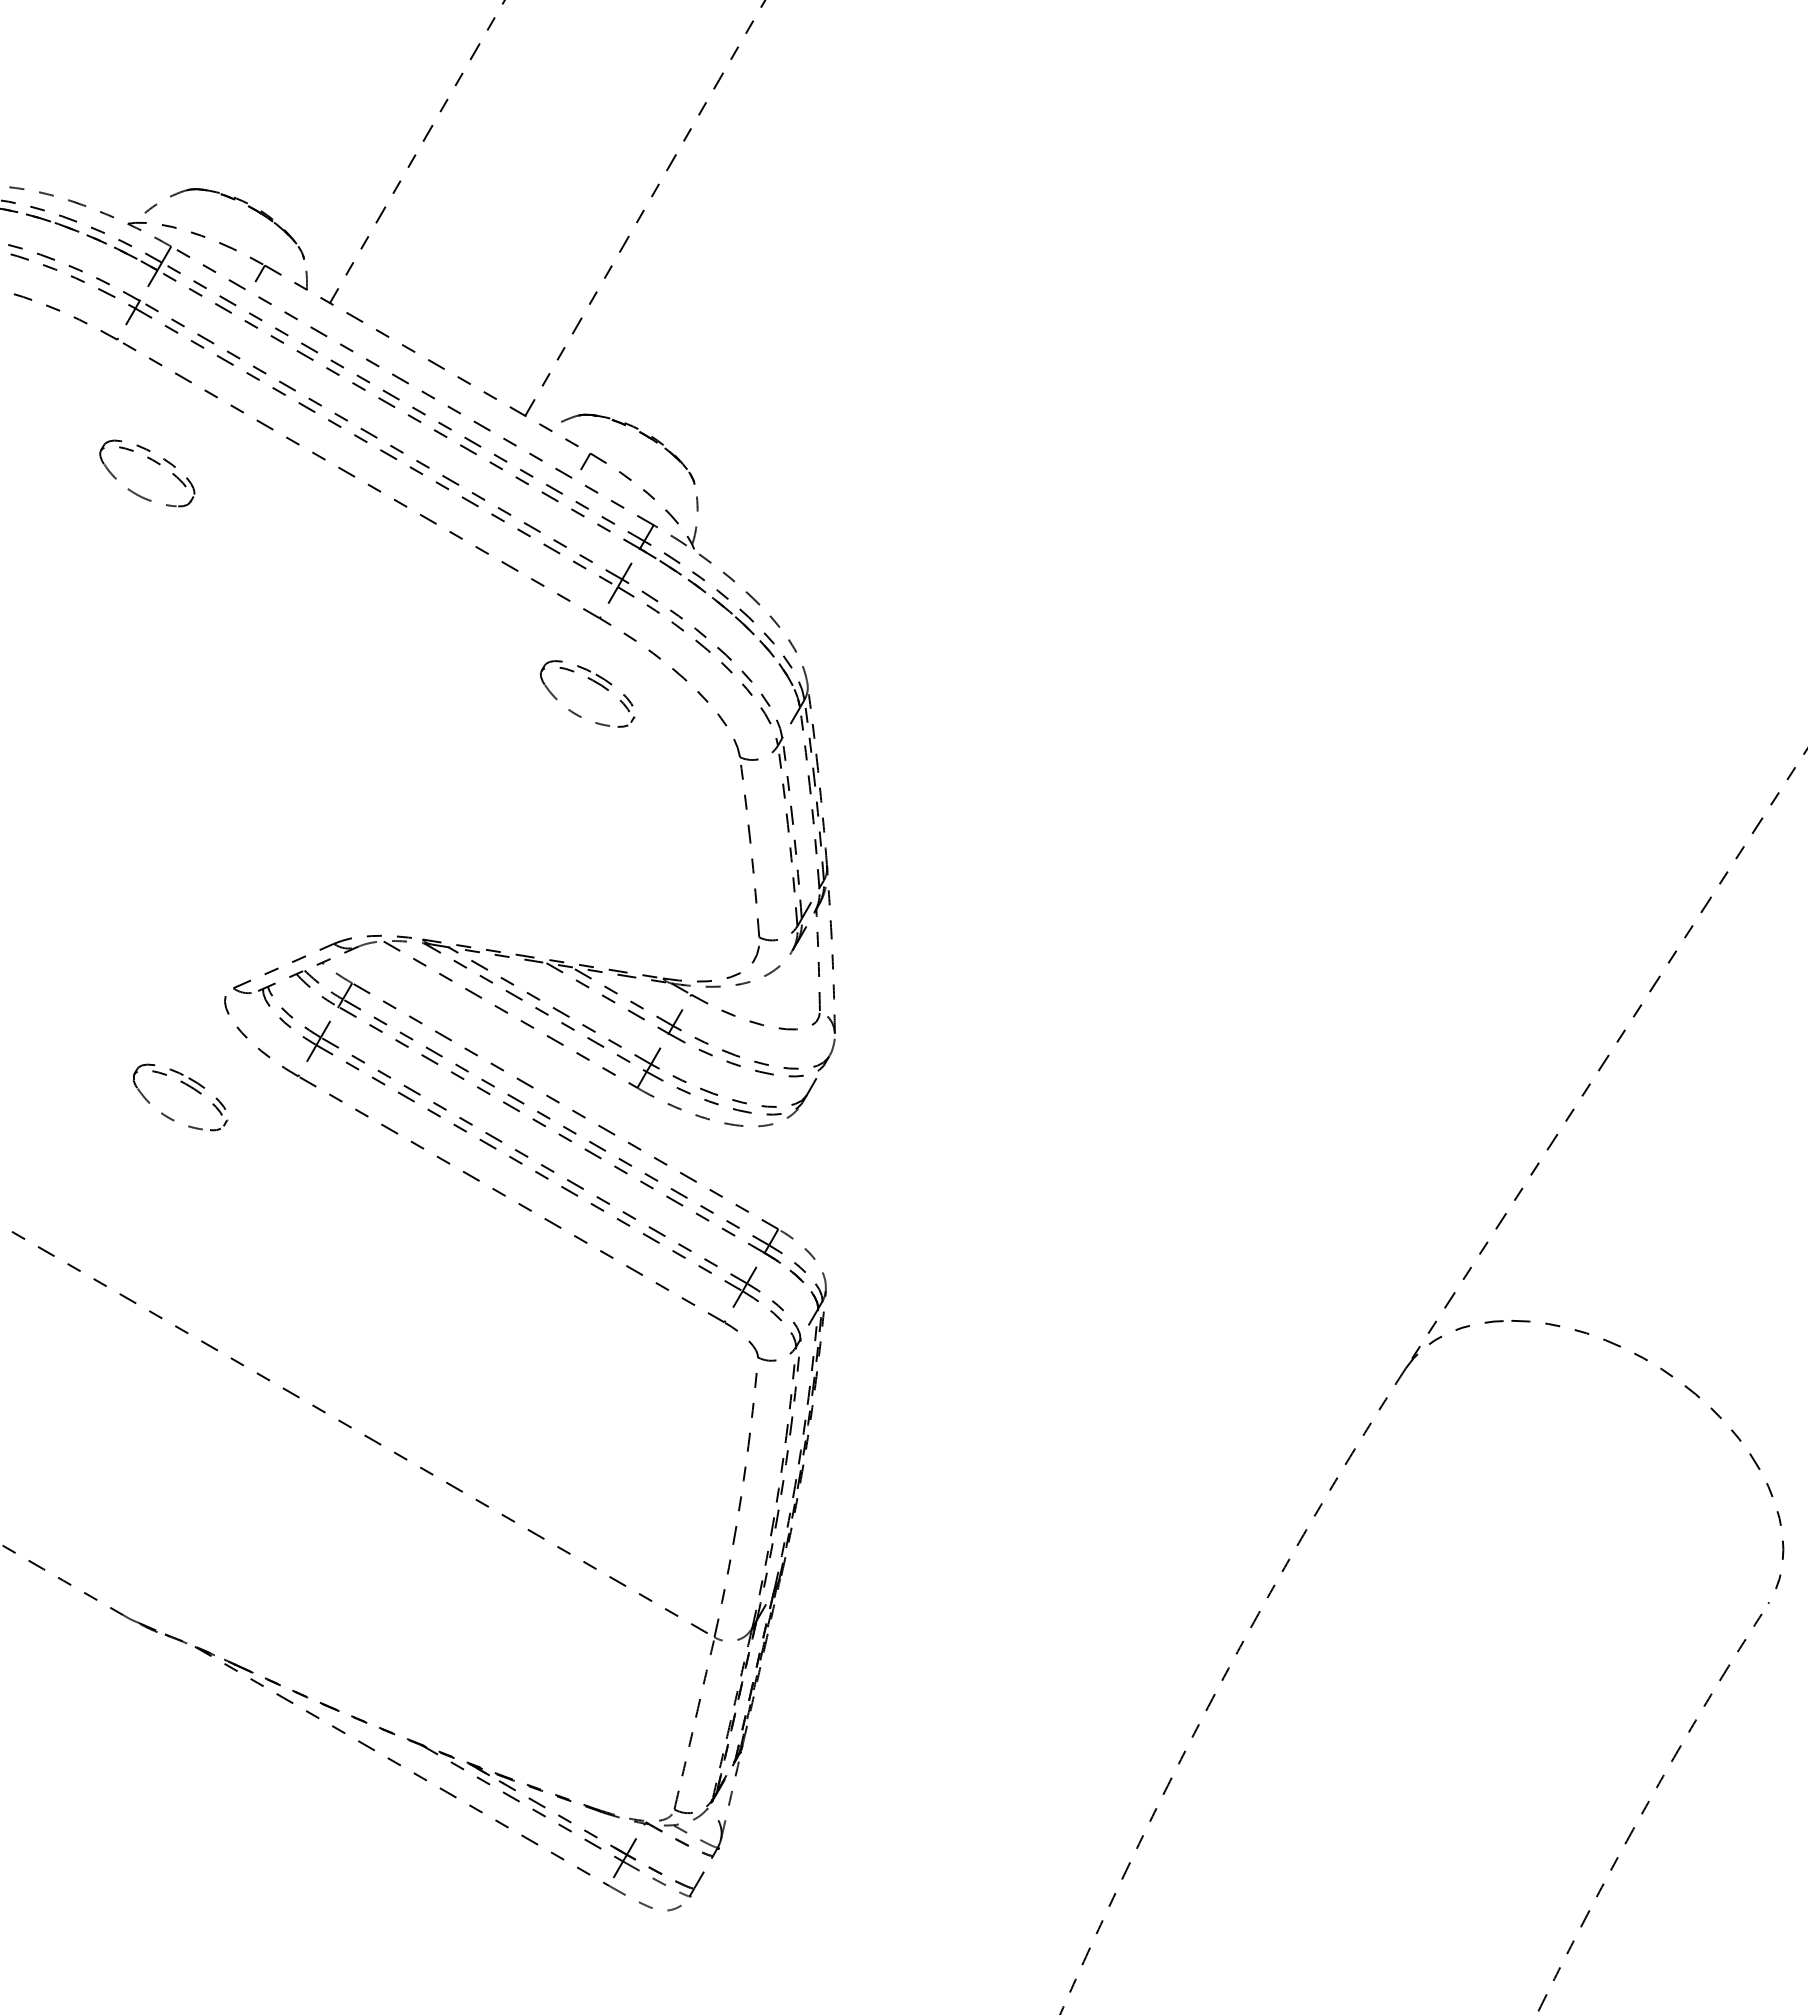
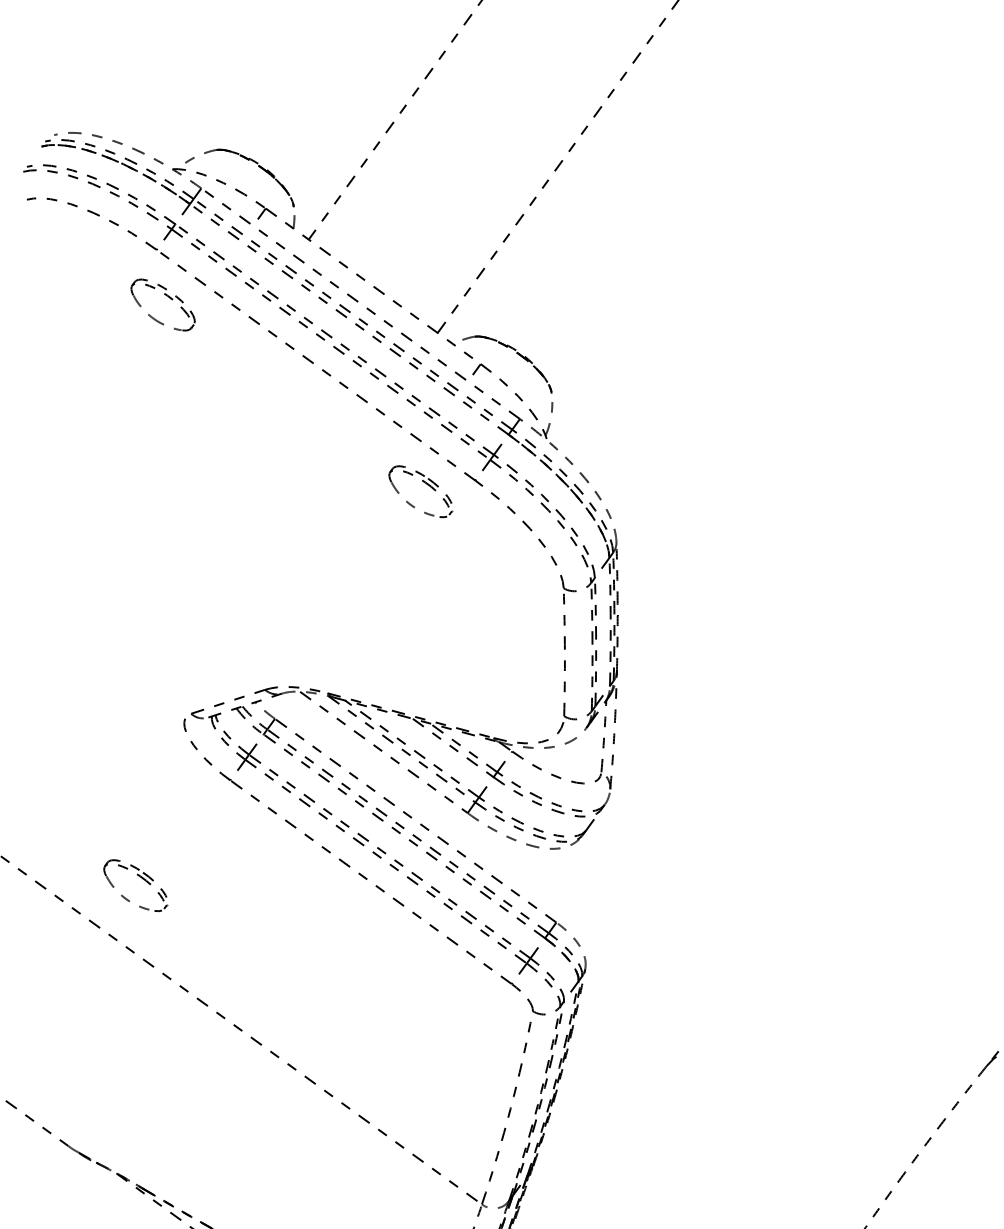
part: (154, 462) -> (168, 297), moved
part: (592, 681) -> (425, 483), moved
part: (187, 1086) -> (141, 878), moved

